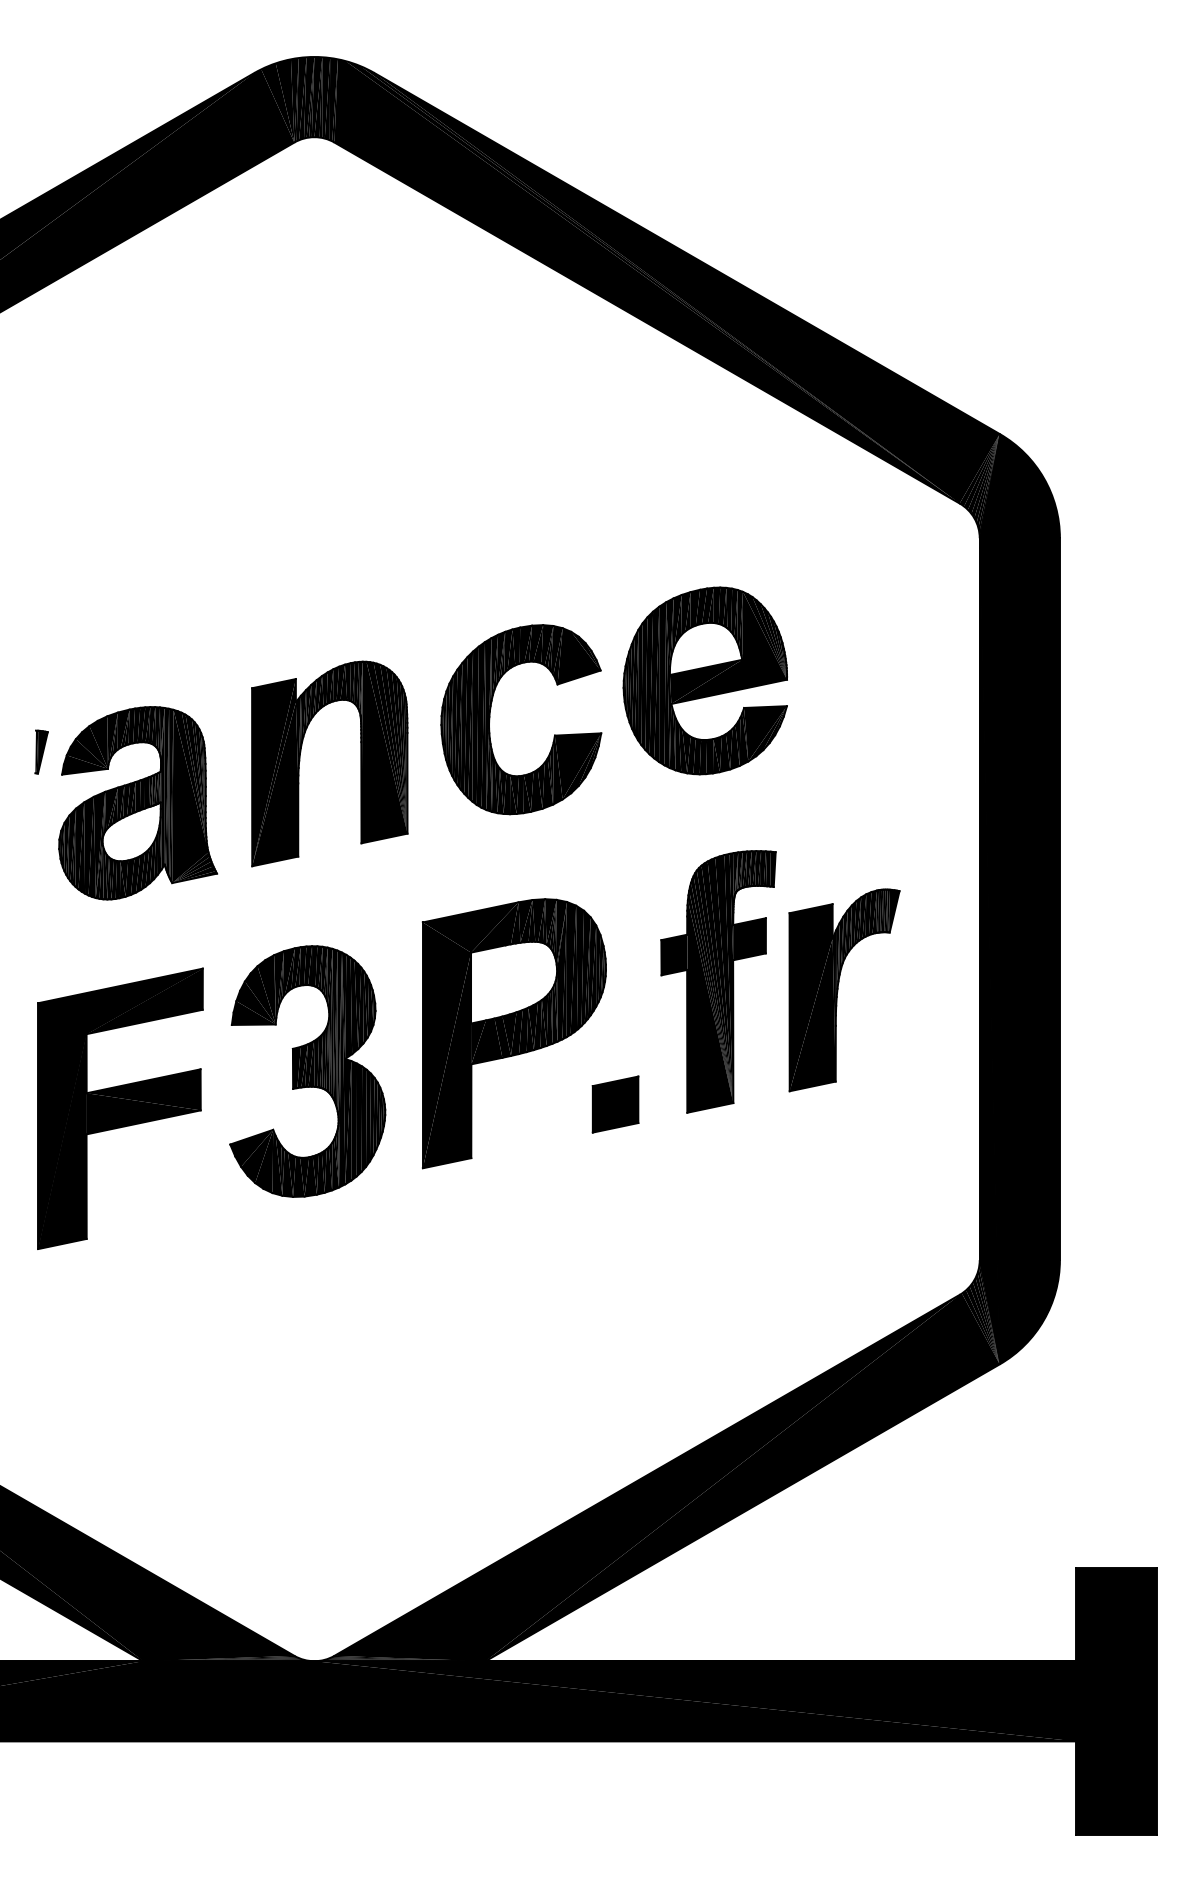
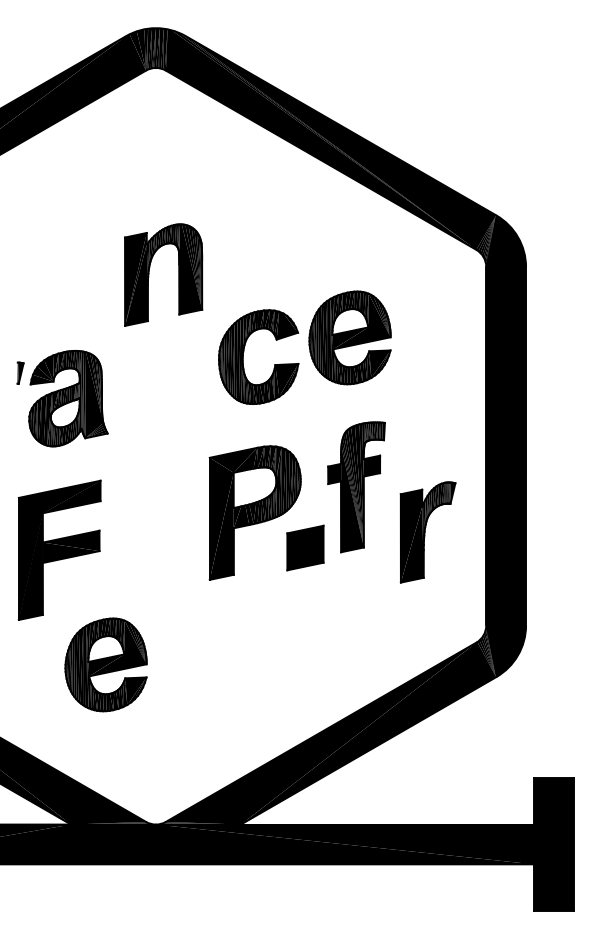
part: (301, 762) -> (149, 274), moved
part: (843, 990) -> (427, 532), moved
part: (307, 1070) -> (152, 531), removed
part: (615, 1105) -> (305, 548), size x1.6
part: (212, 1338) -> (105, 664), added

